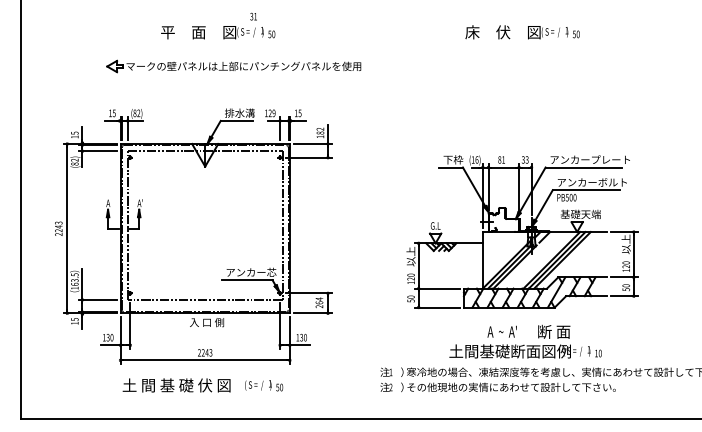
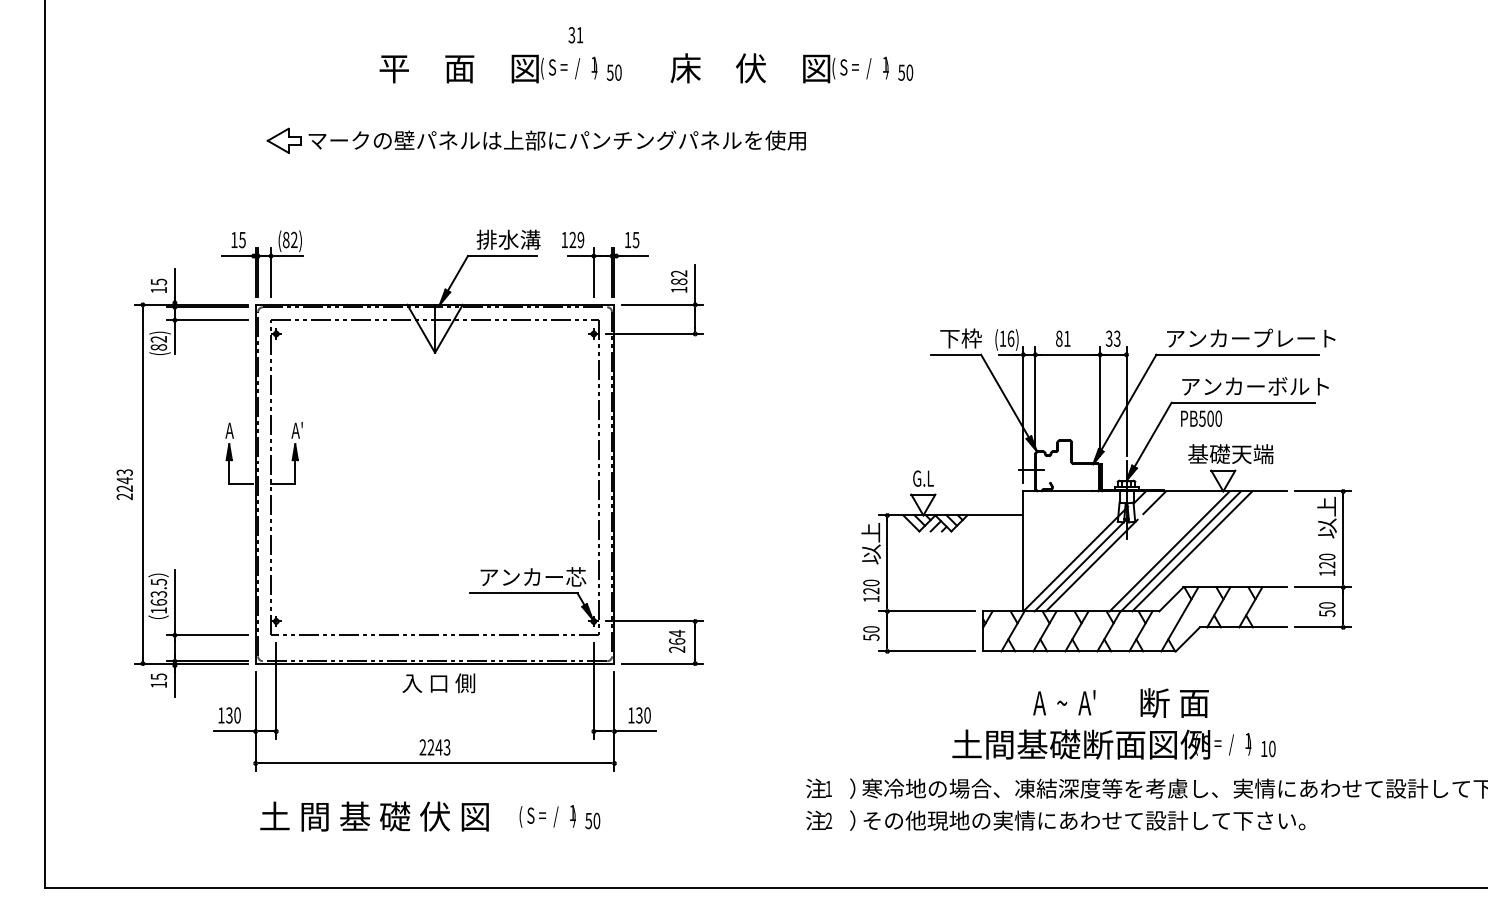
text: (218, 25) -> (501, 53), moved
text: (522, 32) -> (791, 68), moved
part: (233, 66) -> (535, 140), moved

